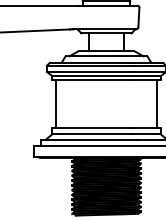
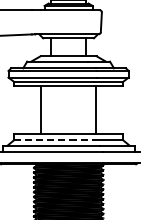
line: (55, 103) -> (41, 109), moved
line: (157, 103) -> (95, 109), moved
line: (92, 134) -> (54, 140), solid -> dashed

